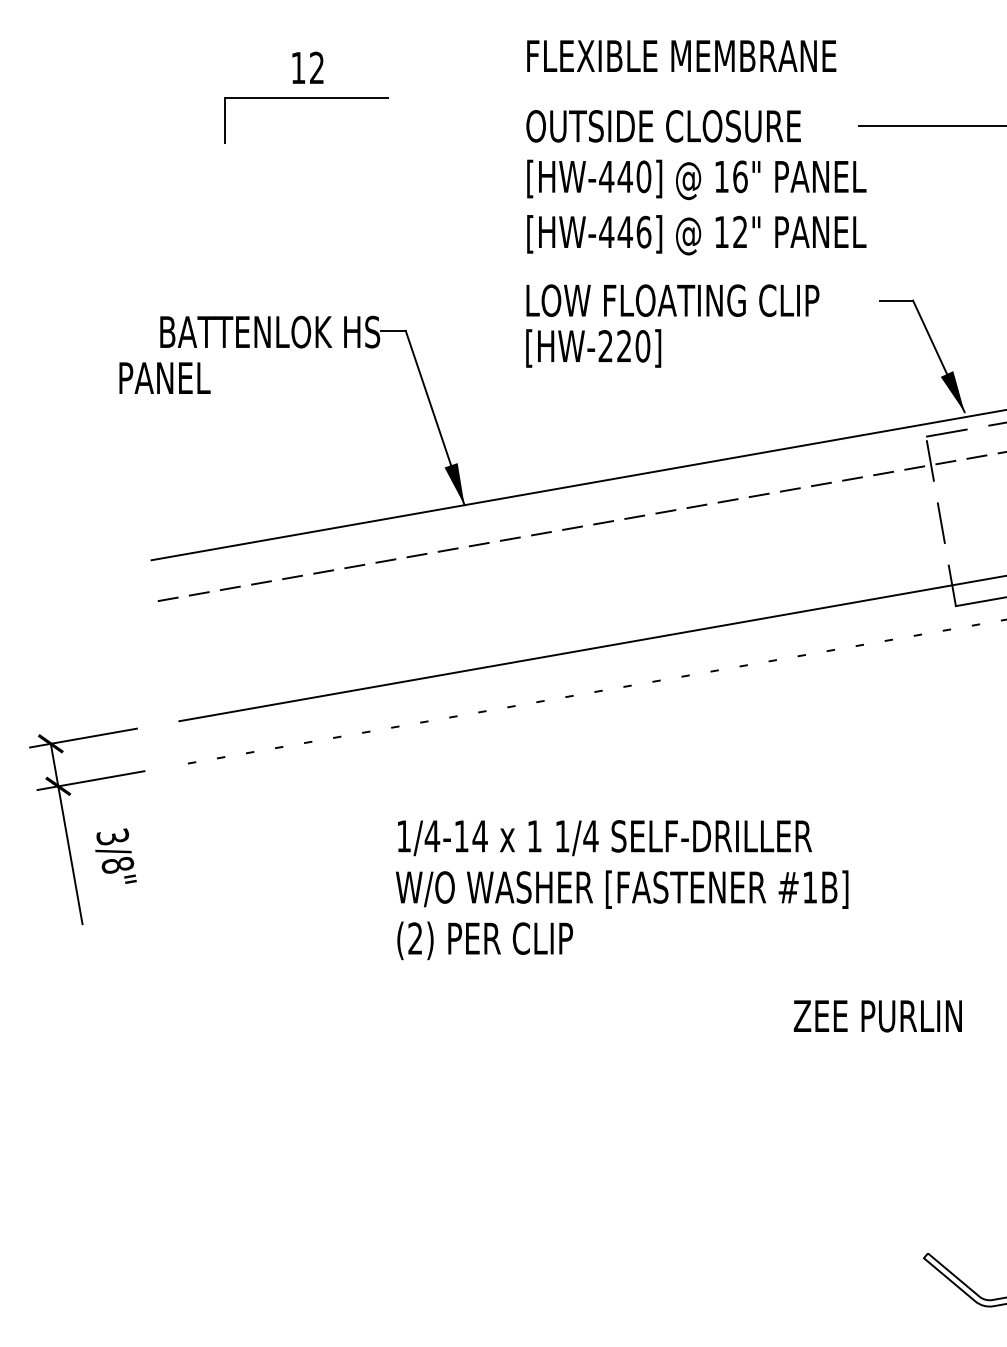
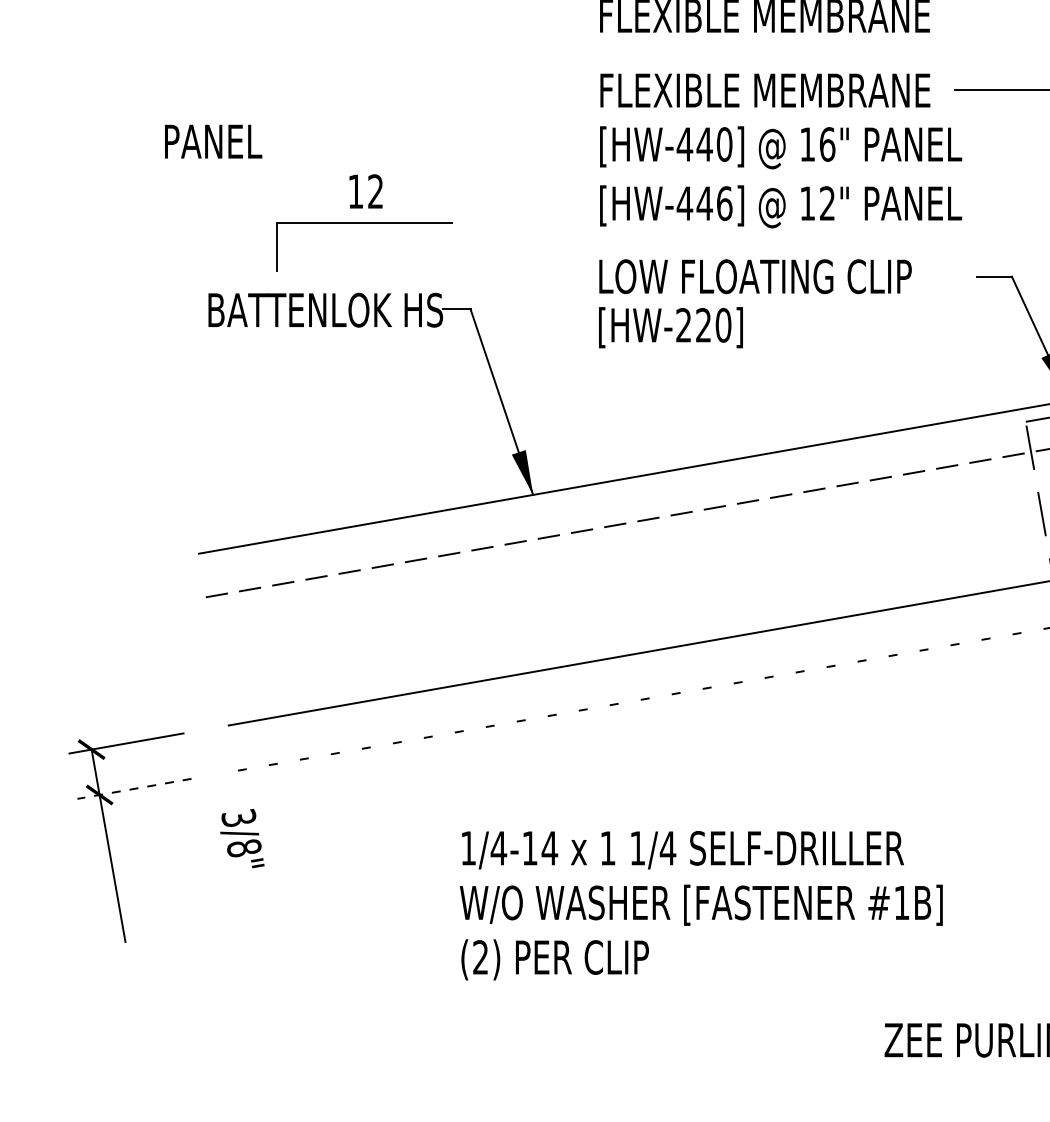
part: (306, 97) -> (364, 223), moved
text: (681, 126) -> (764, 90), OUTSIDE CLOSURE -> FLEXIBLE MEMBRANE
text: (164, 377) -> (212, 140), moved
line: (90, 780) -> (133, 788), solid -> dashed
text: (115, 855) -> (241, 837), moved

